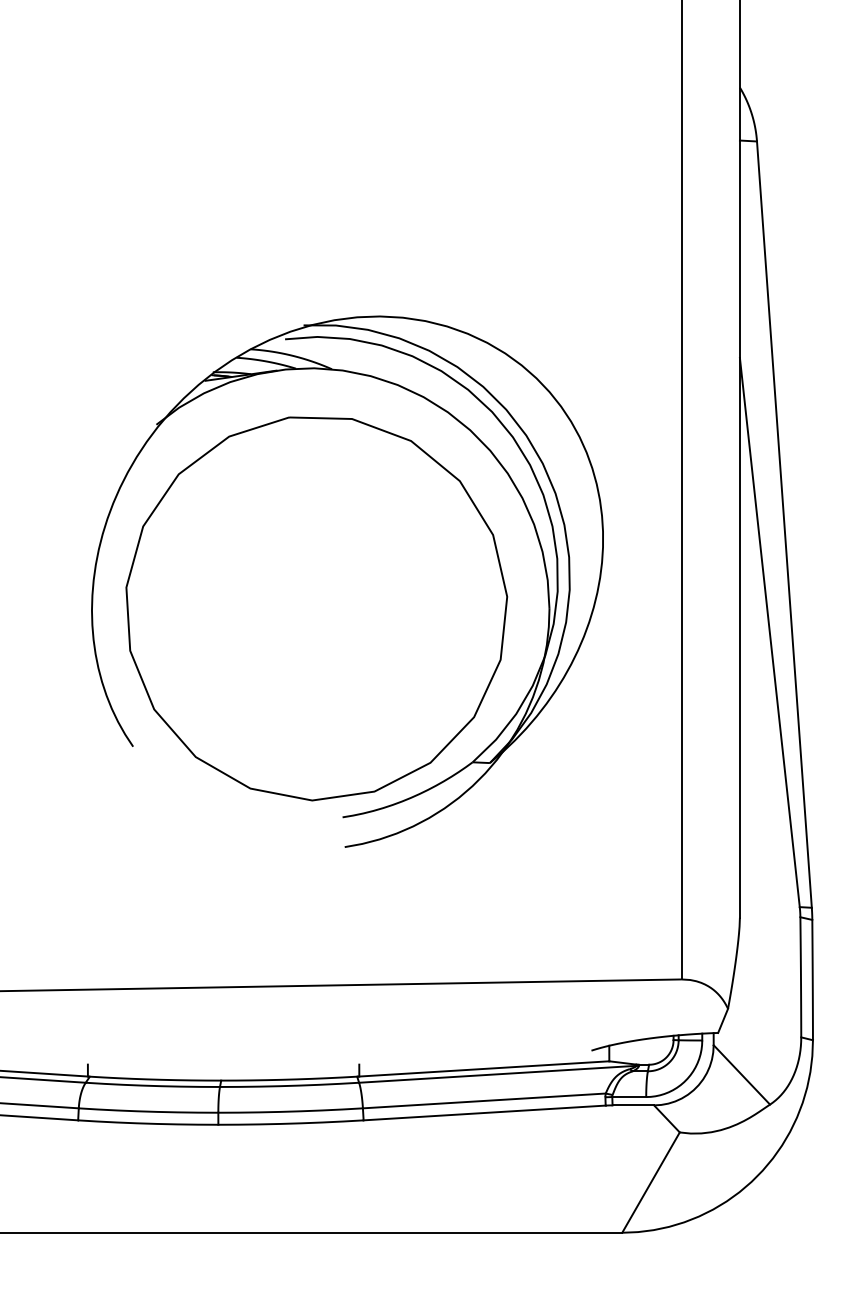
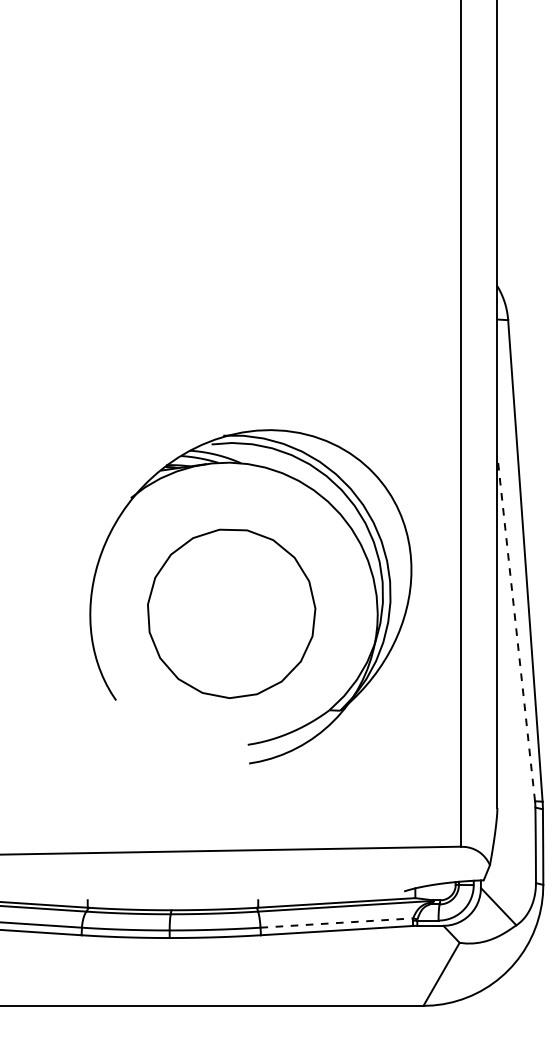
part: (316, 608) -> (231, 613), size x0.7
line: (770, 632) -> (516, 628), solid -> dashed
line: (485, 1101) -> (337, 923), solid -> dashed

